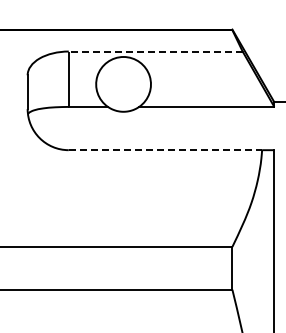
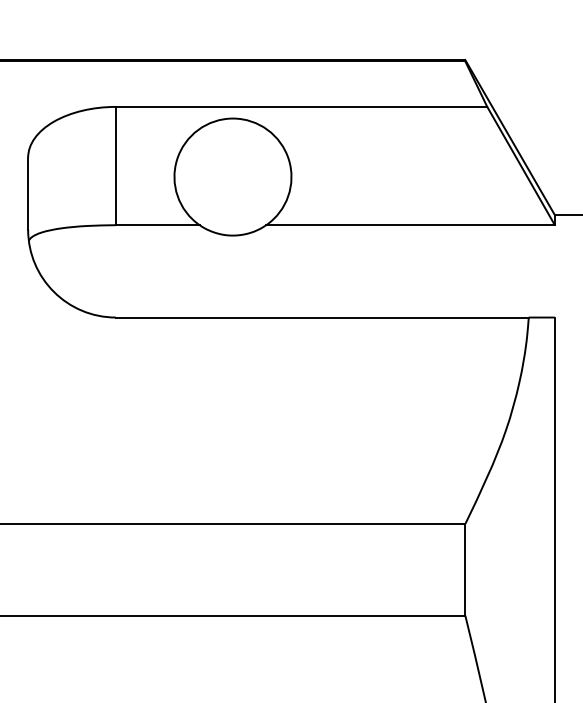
line: (155, 51) -> (301, 106), dashed -> solid
line: (165, 150) -> (322, 318), dashed -> solid

